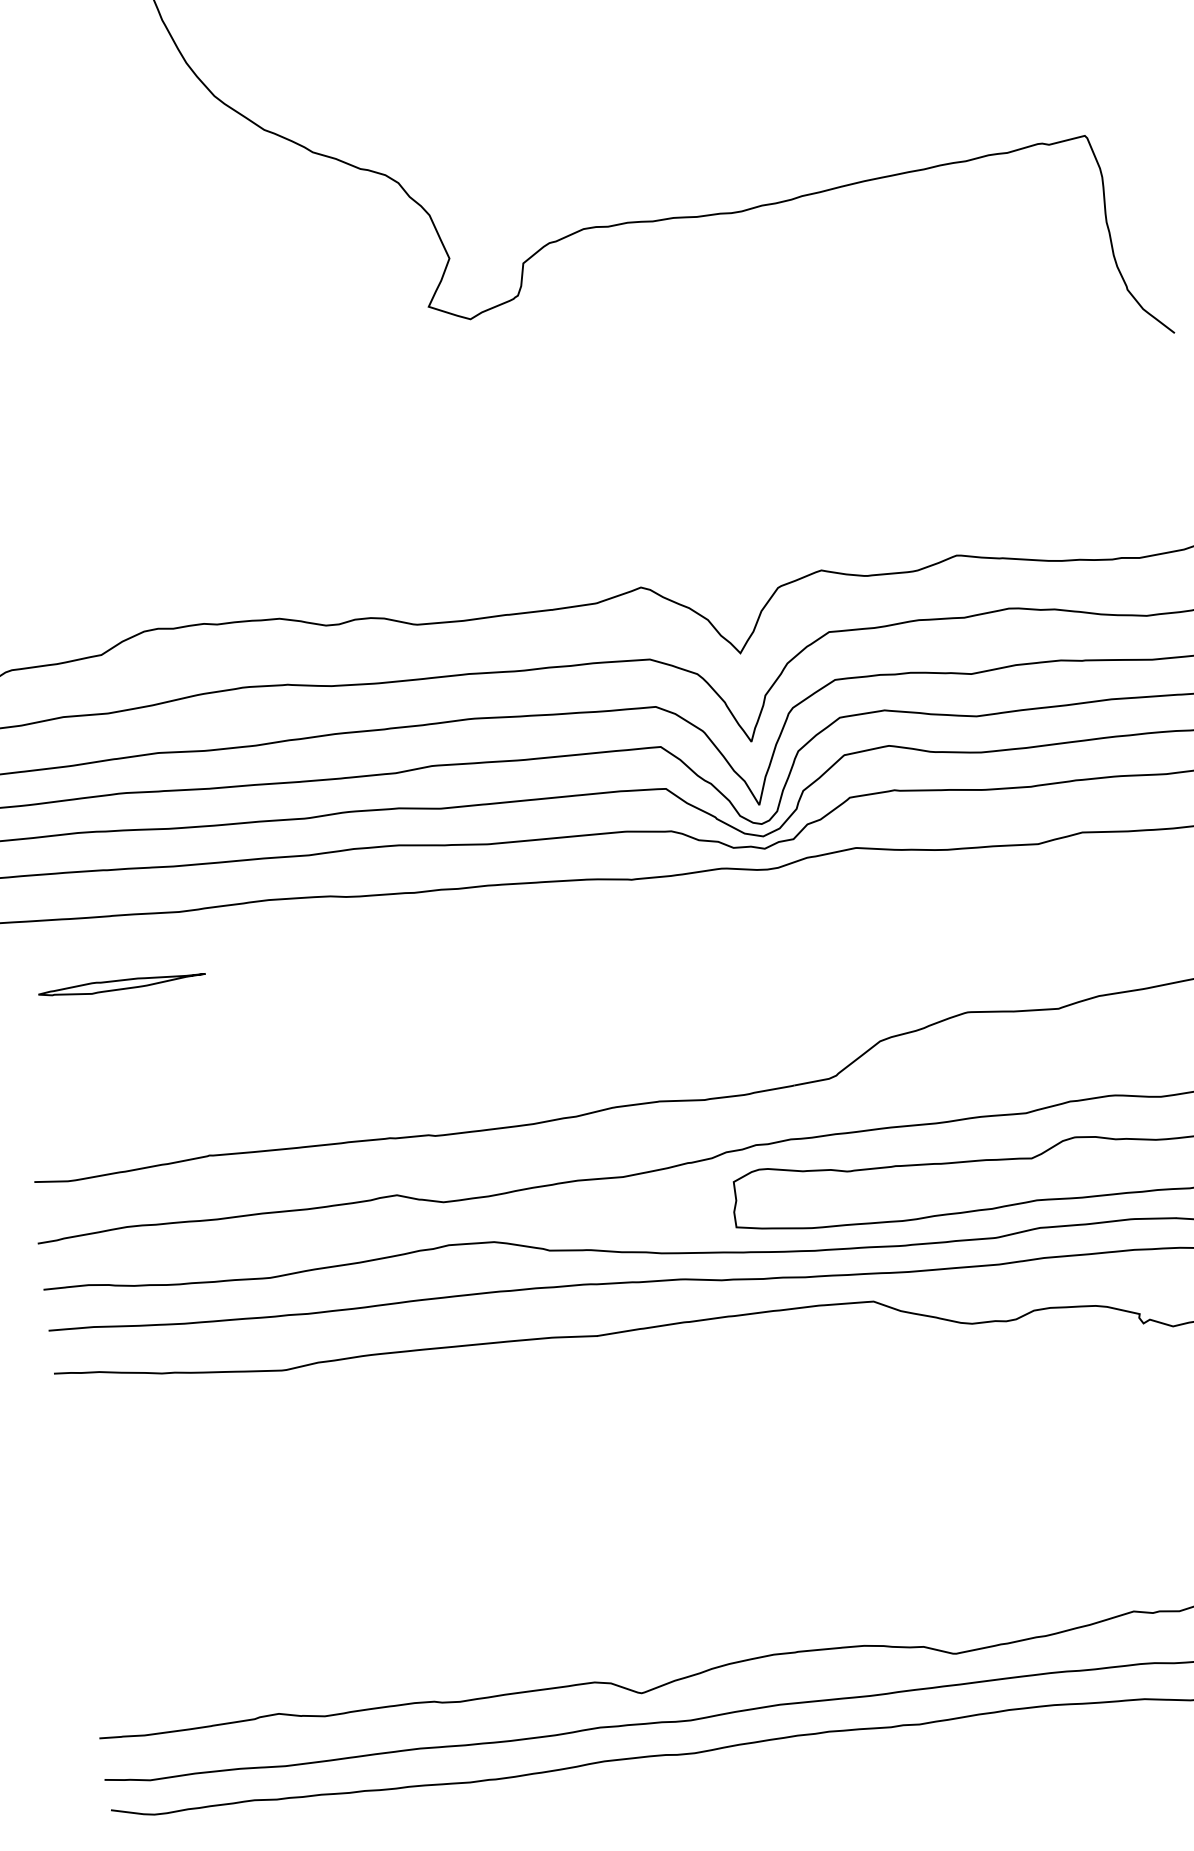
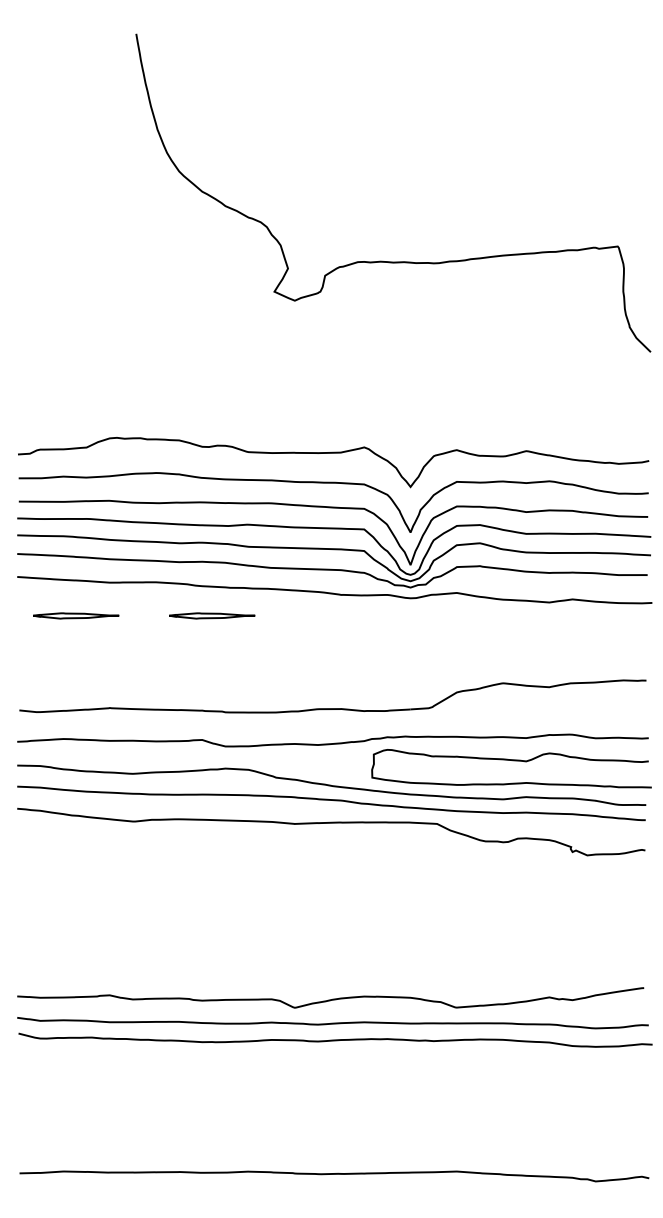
part: (386, 950) -> (212, 615), added

